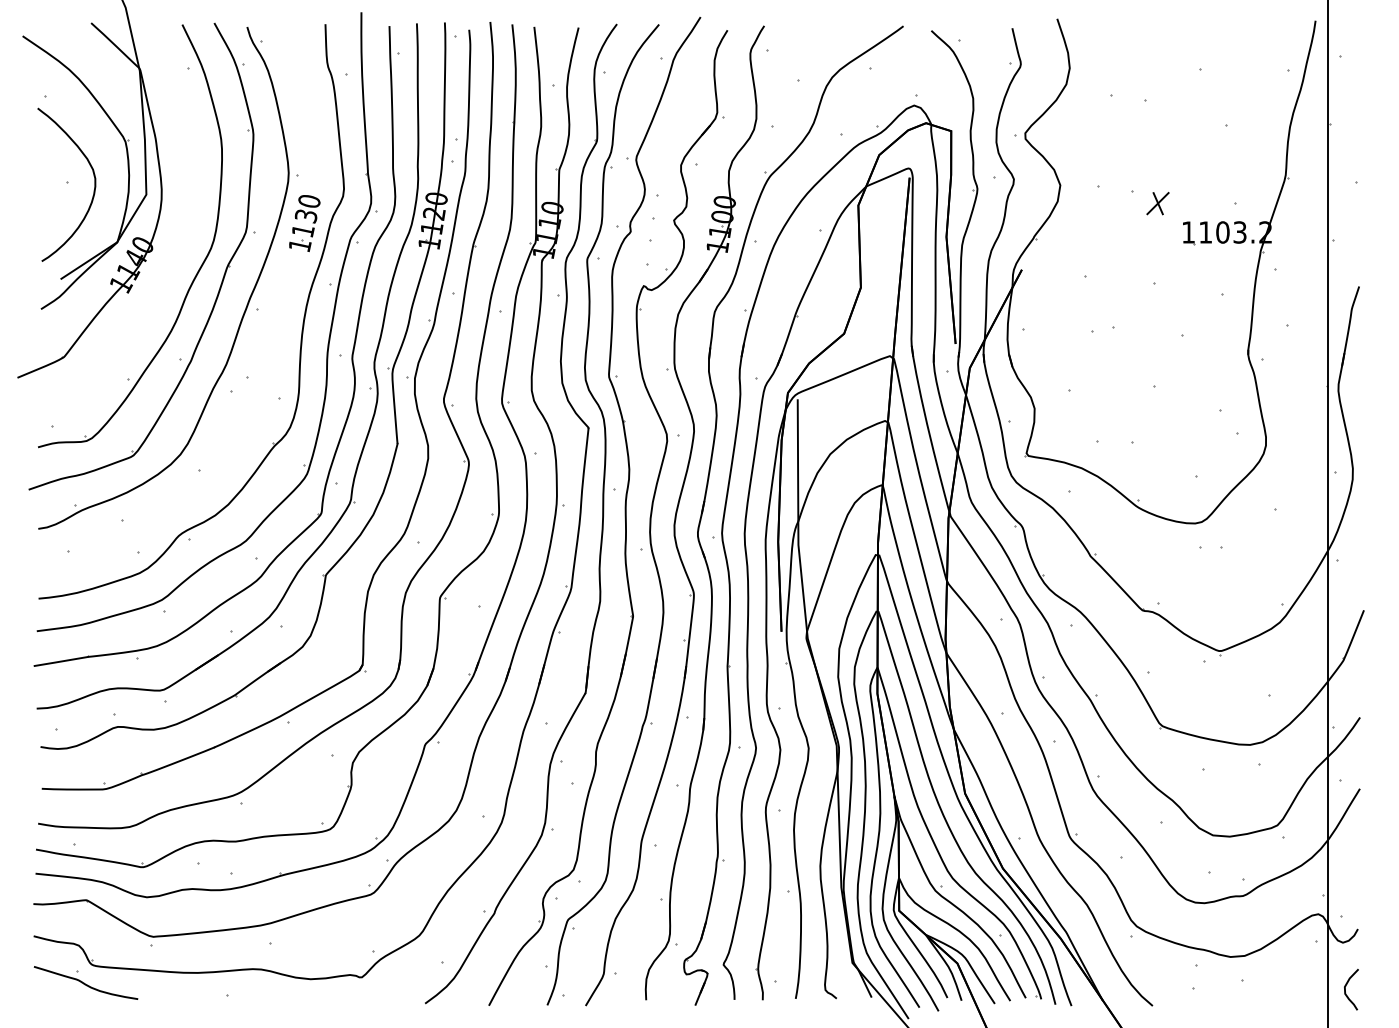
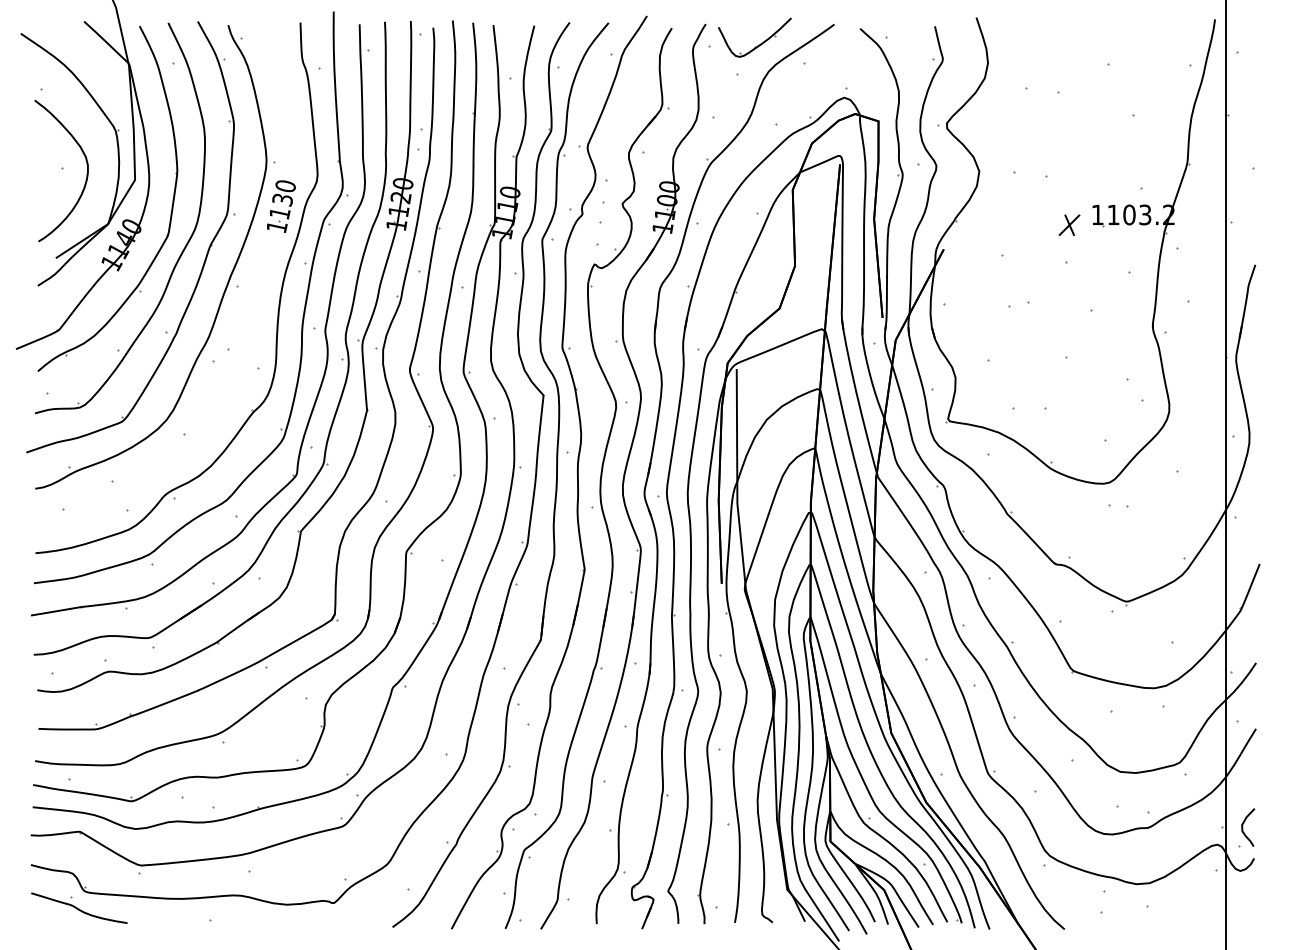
part: (822, 47) -> (759, 44), added
part: (1157, 203) -> (1069, 225), moved
part: (185, 225) -> (171, 208), added
curve: (1346, 986) -> (1243, 824), moved

